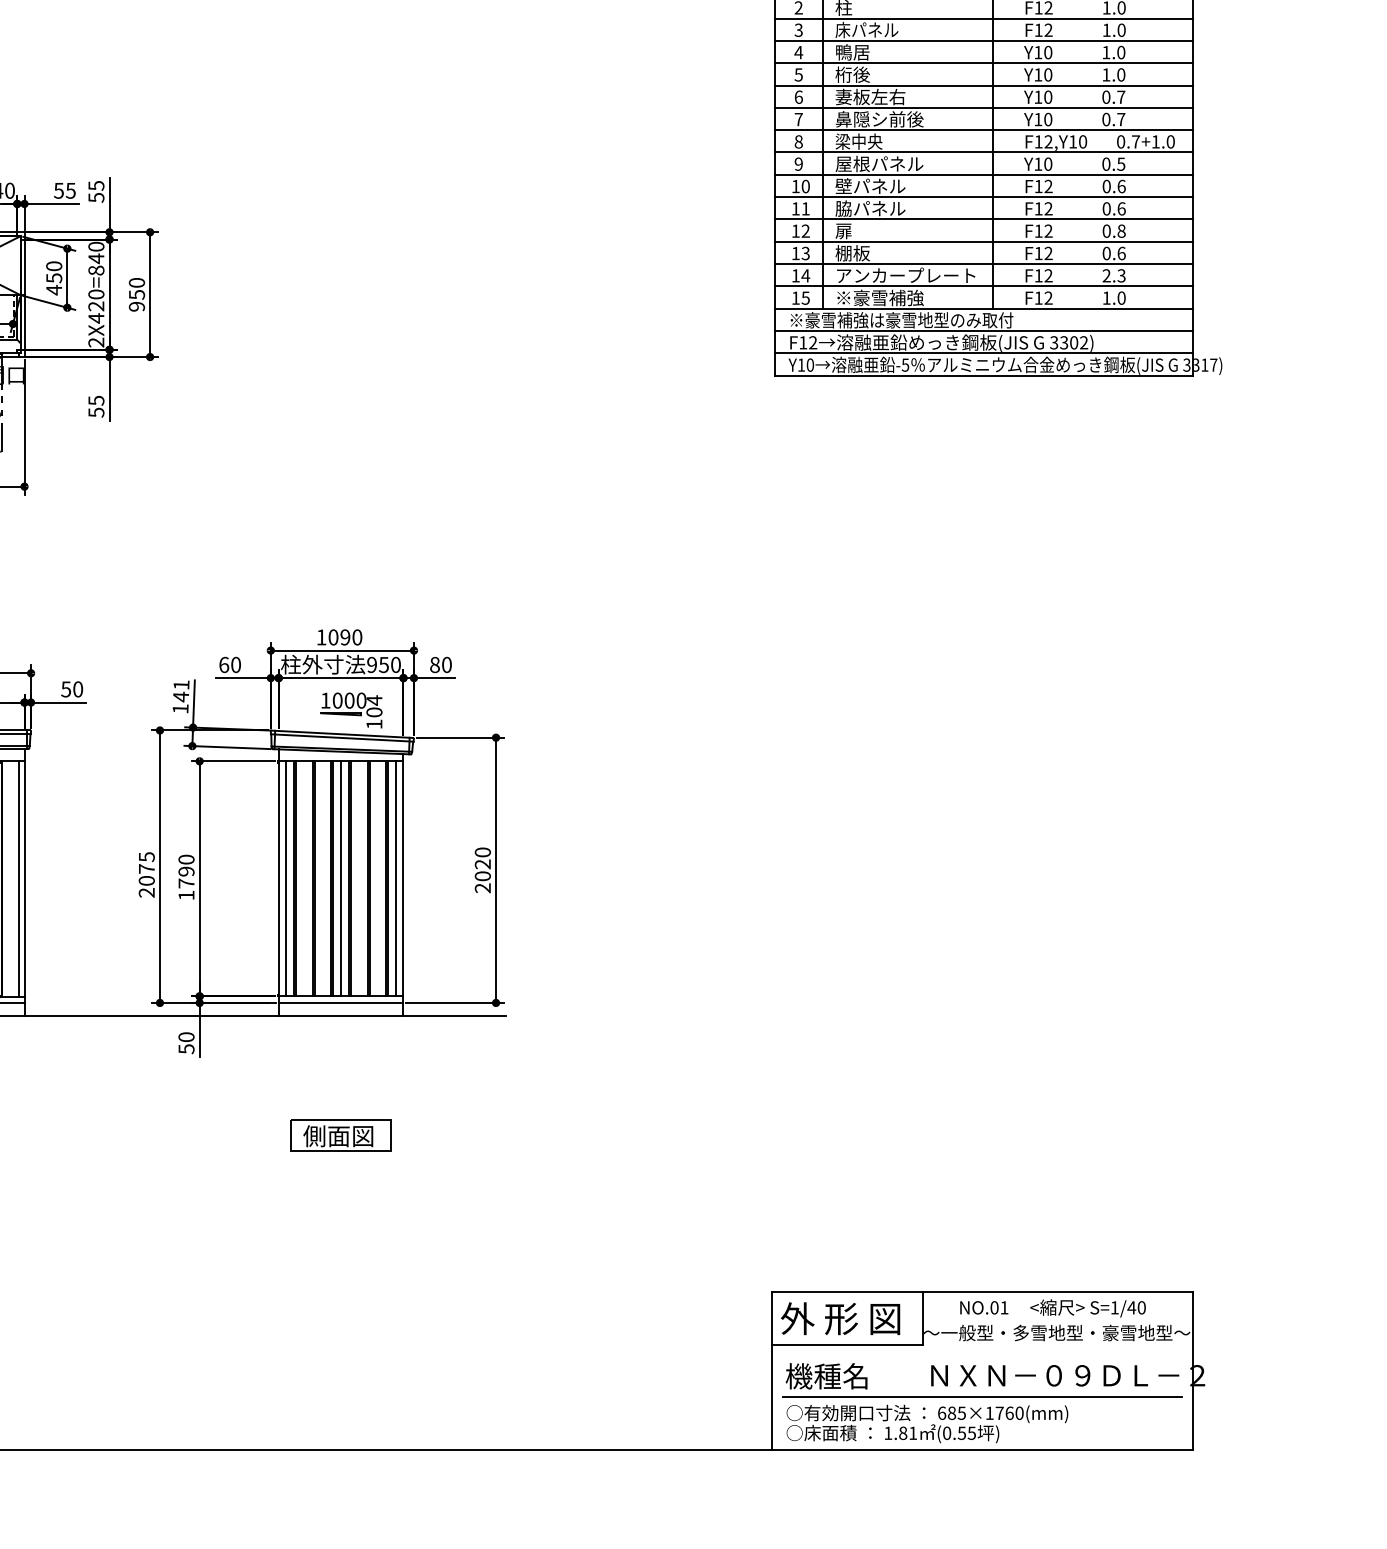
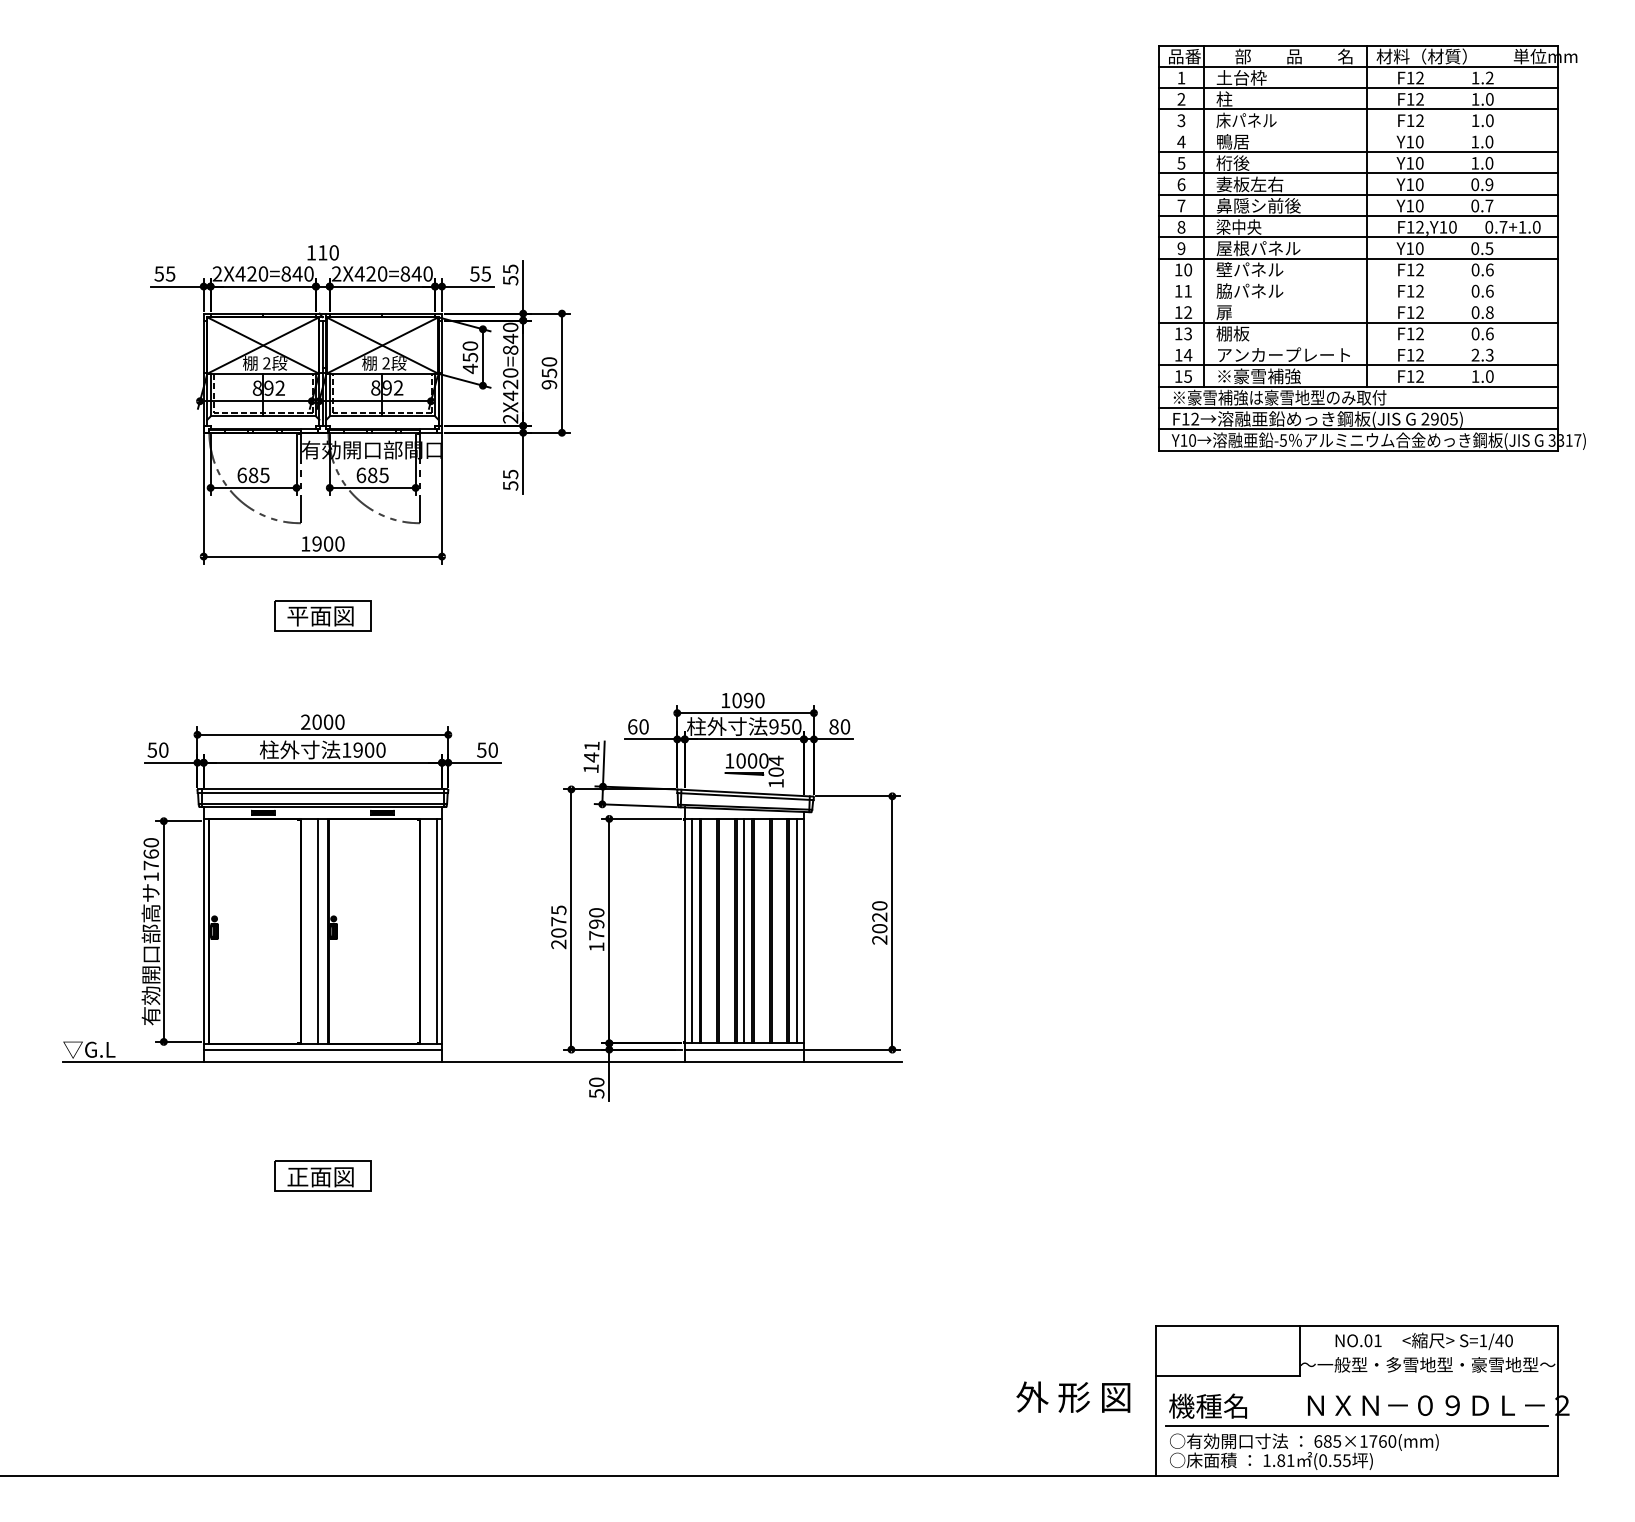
line: (983, 40) -> (1357, 130), removed
text: (1121, 97) -> (1489, 184), 0.7 -> 0.9
line: (983, 197) -> (1357, 280), removed
line: (983, 219) -> (1357, 301), removed
line: (983, 264) -> (1357, 344), removed
text: (1068, 342) -> (1439, 418), 3302) -> 2905)
part: (341, 1134) -> (744, 1175), removed
text: (840, 1317) -> (1073, 1396), moved

